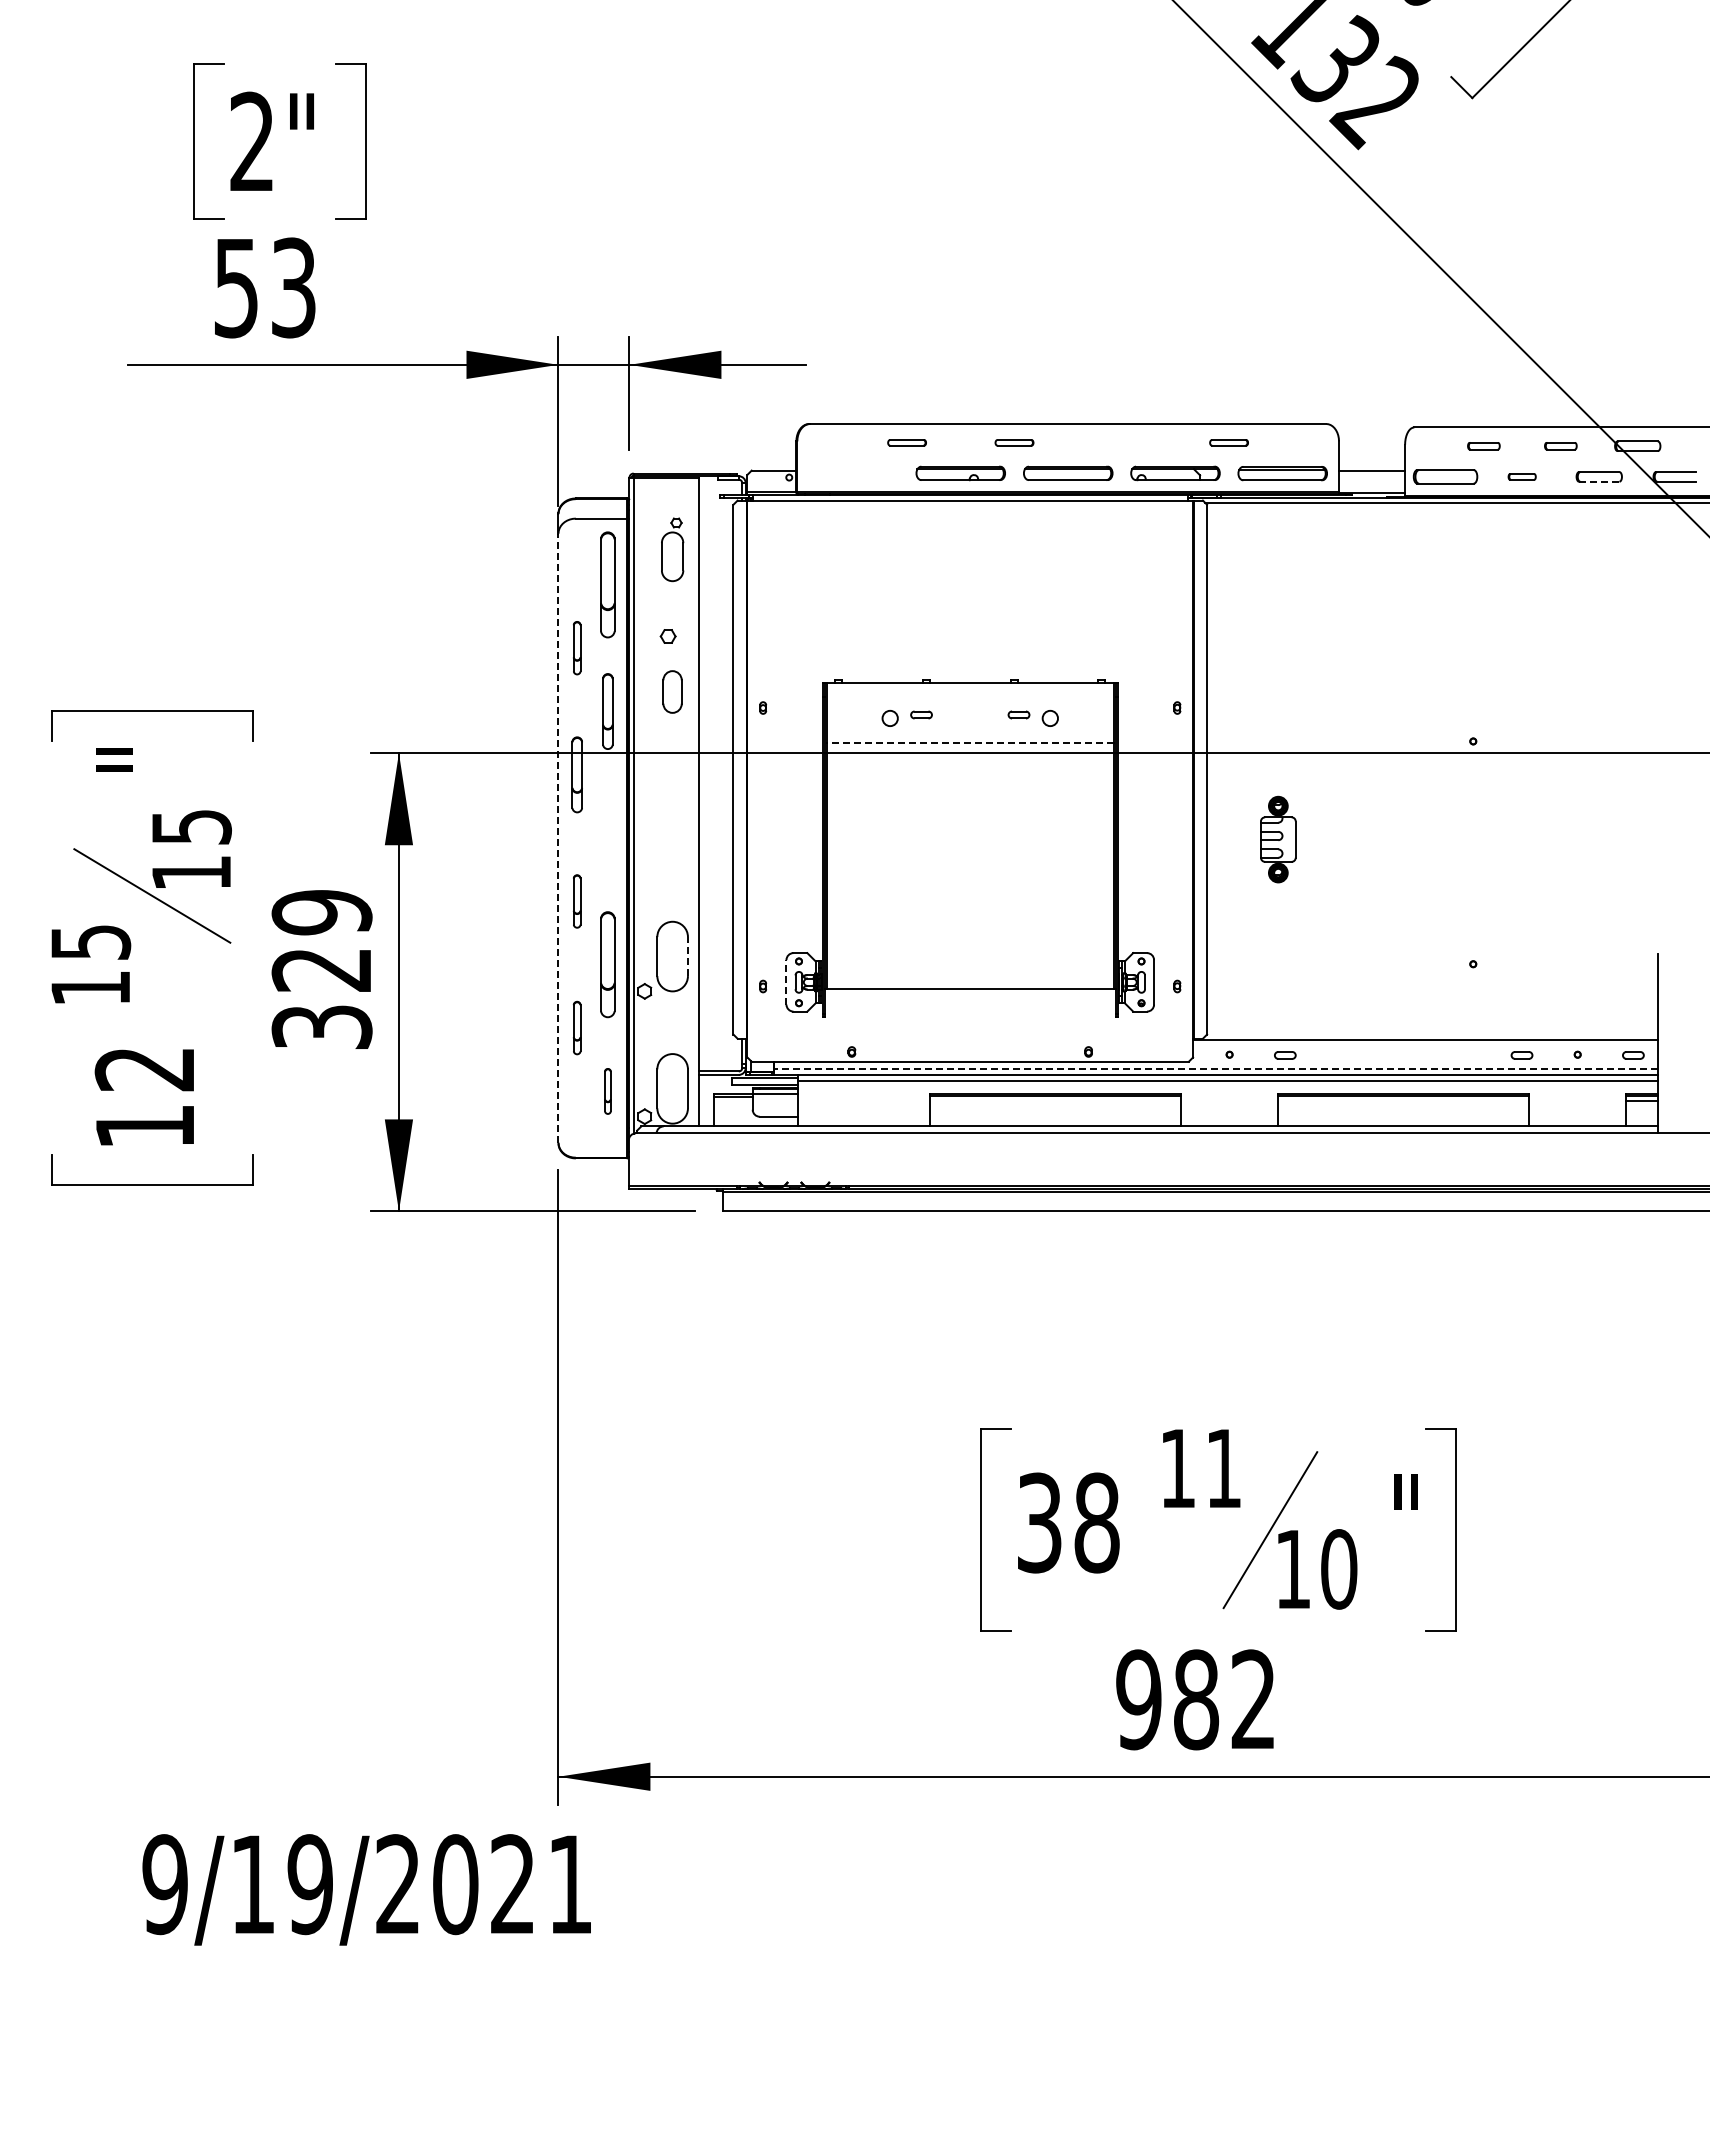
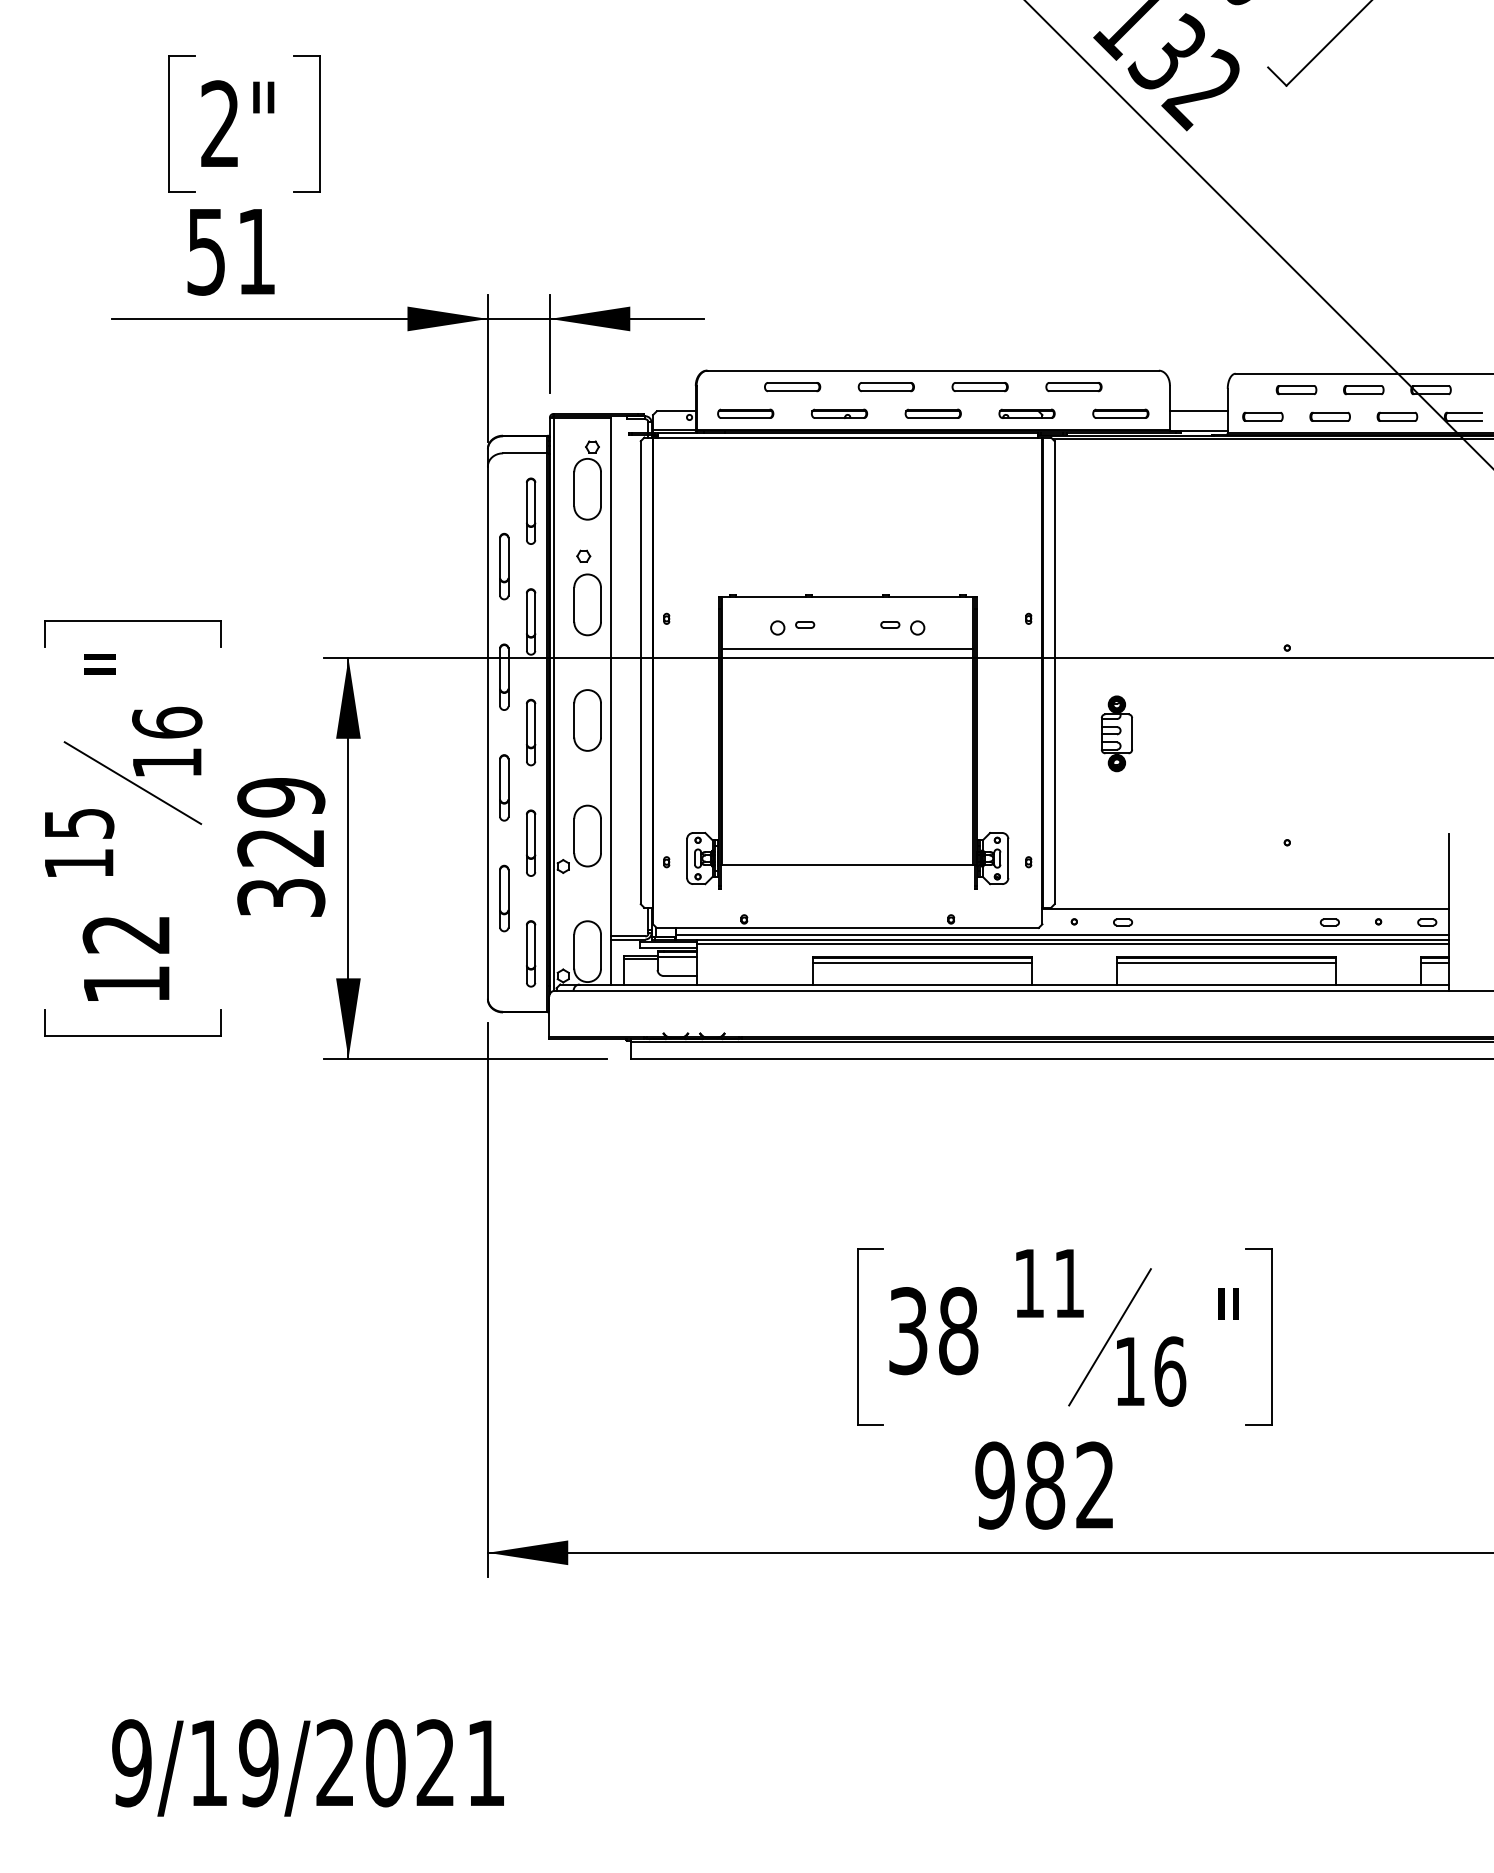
text: (293, 287) -> (256, 251), 53 -> 51
part: (906, 442) -> (792, 386), size x1.67
part: (1014, 442) -> (886, 386), size x1.67
part: (1121, 442) -> (979, 386), added
part: (1228, 442) -> (1073, 386), size x1.67
part: (1483, 445) -> (1296, 389), size x1.43
part: (1560, 445) -> (1363, 389), size x1.43
part: (1282, 472) -> (1120, 413), size x0.71
part: (853, 473) -> (745, 413), added
part: (960, 473) -> (839, 413), size x0.71
part: (1067, 473) -> (932, 413), size x0.71
part: (1175, 473) -> (1027, 413), size x0.71
part: (1444, 476) -> (1262, 416), size x0.71
part: (1521, 476) -> (1329, 416), size x1.67
line: (1599, 481) -> (1397, 420), dashed -> solid
part: (672, 549) -> (587, 480), size x1.43
part: (607, 584) -> (530, 510), size x0.71
part: (576, 647) -> (503, 565), size x1.43
part: (672, 691) -> (587, 604), size x1.67
line: (969, 742) -> (847, 648), dashed -> solid
part: (672, 823) -> (587, 719), added
text: (191, 826) -> (167, 722), 15 -> 16
line: (558, 837) -> (487, 732), dashed -> solid
part: (607, 837) -> (530, 732), added
part: (576, 901) -> (503, 787), size x1.43
line: (687, 956) -> (600, 836), dashed -> solid
part: (607, 964) -> (530, 842), size x0.71
line: (786, 981) -> (687, 857), dashed -> solid
part: (576, 1027) -> (503, 898), size x1.43
line: (1215, 1069) -> (1062, 934), dashed -> solid
part: (607, 1091) -> (530, 953), size x1.67
line: (1055, 1101) -> (922, 962), added
line: (1403, 1101) -> (1226, 962), added
text: (1339, 1569) -> (1170, 1371), 10 -> 16
text: (366, 1889) -> (307, 1767), moved

